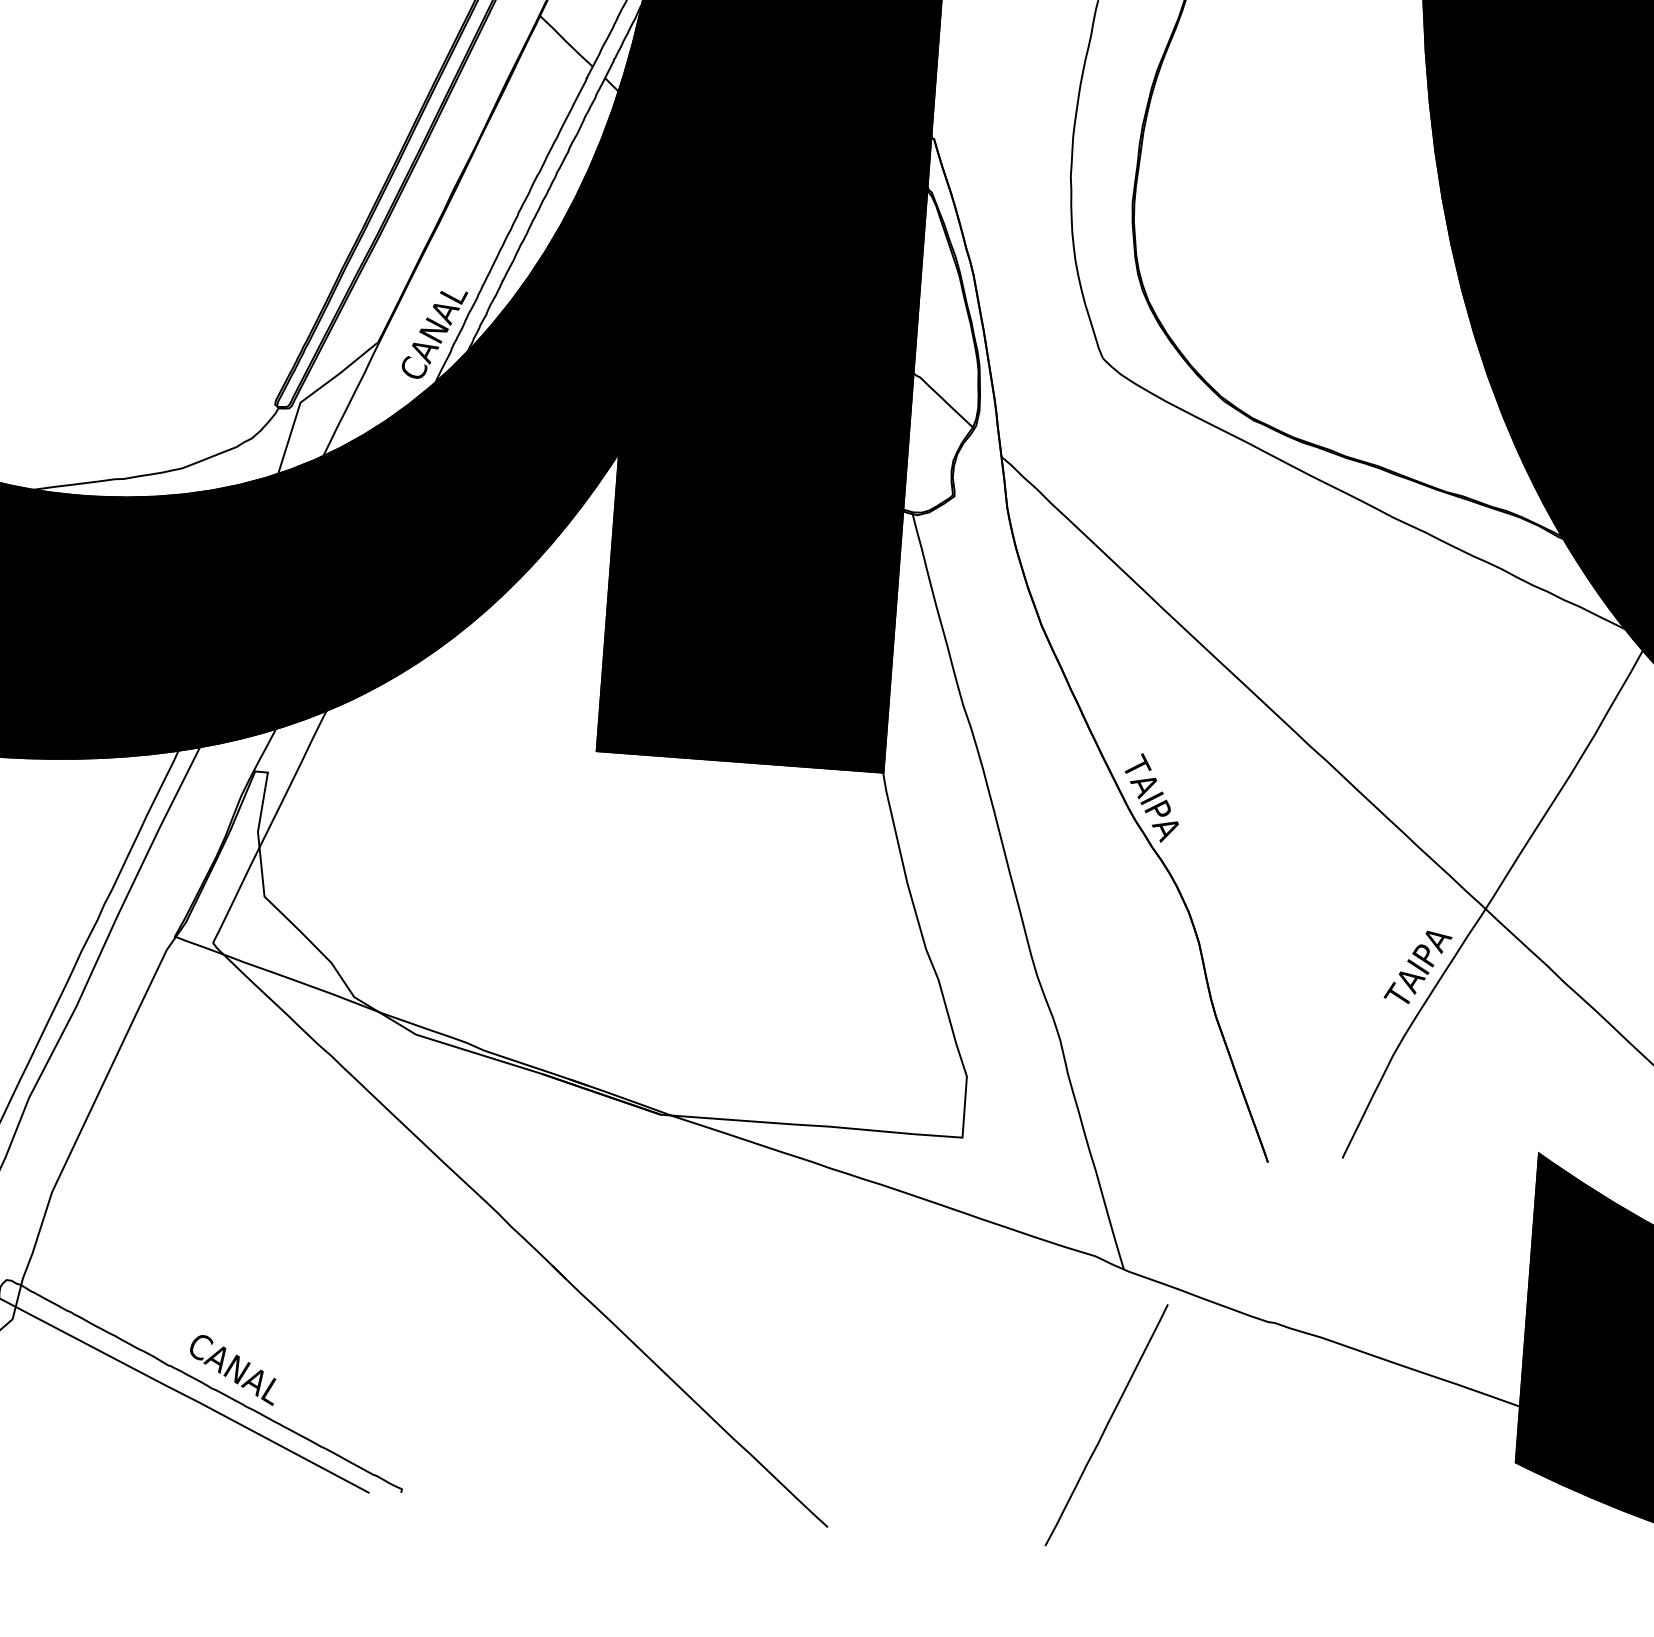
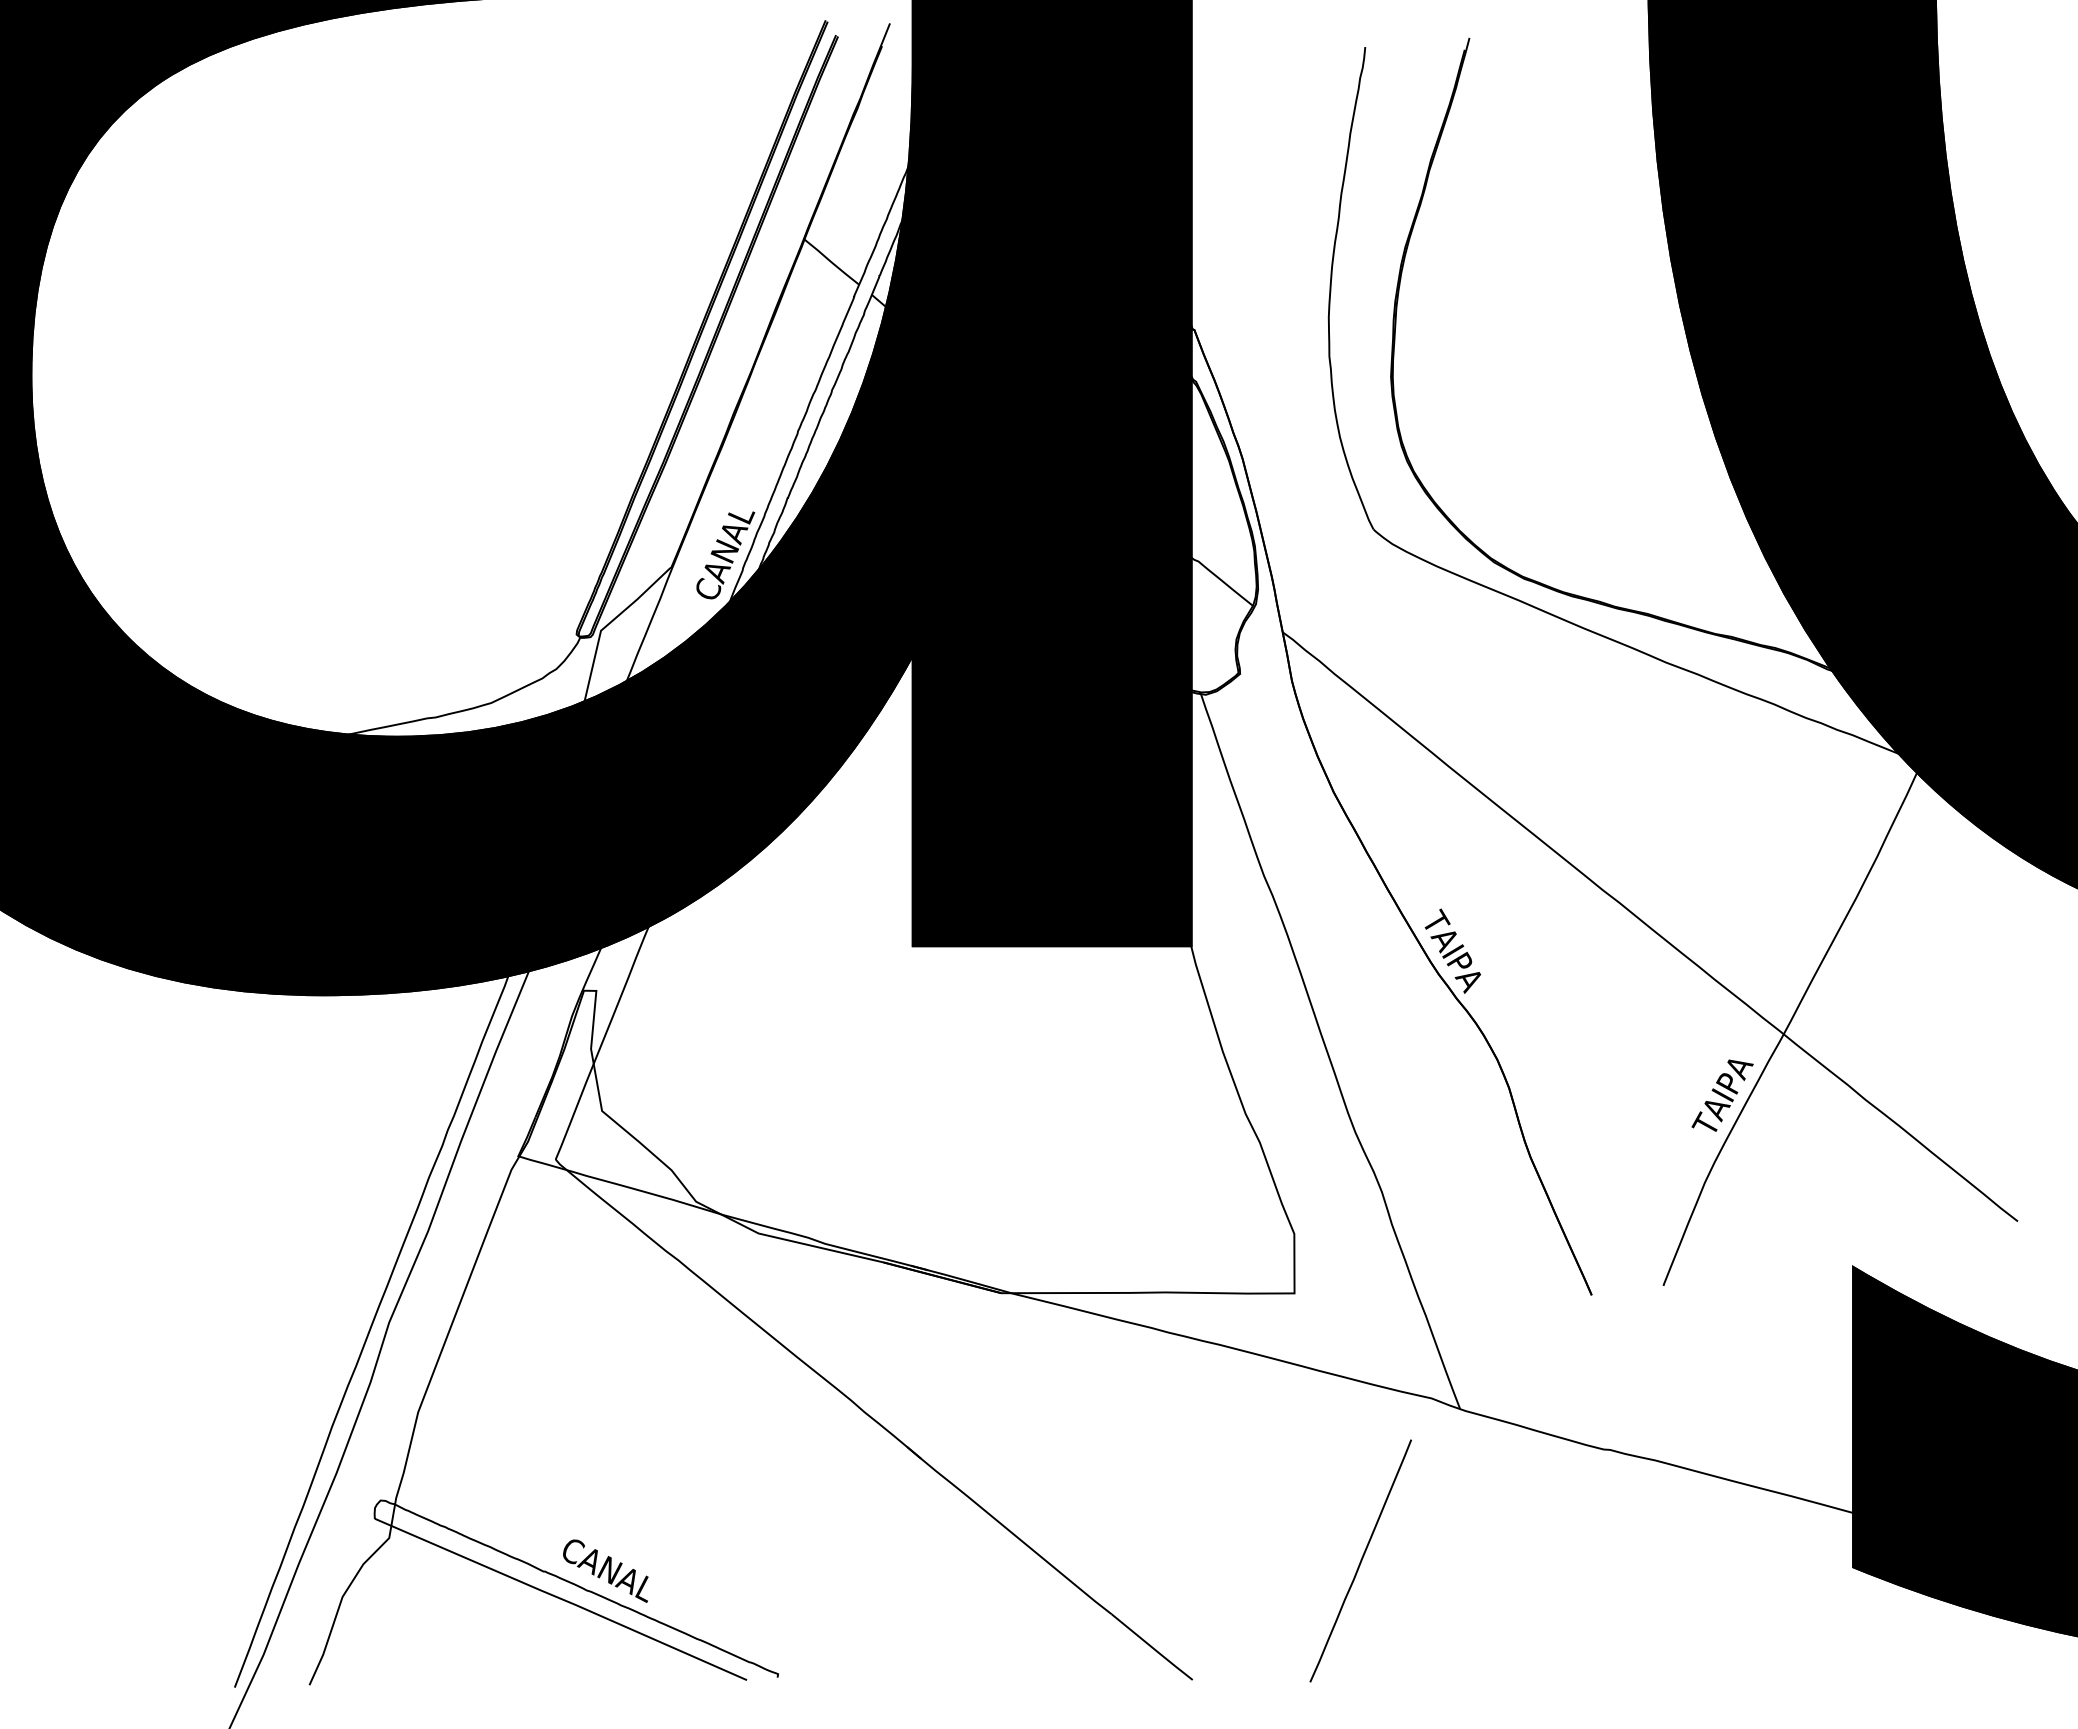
line: (1106, 1424) -> (1360, 1560), moved

